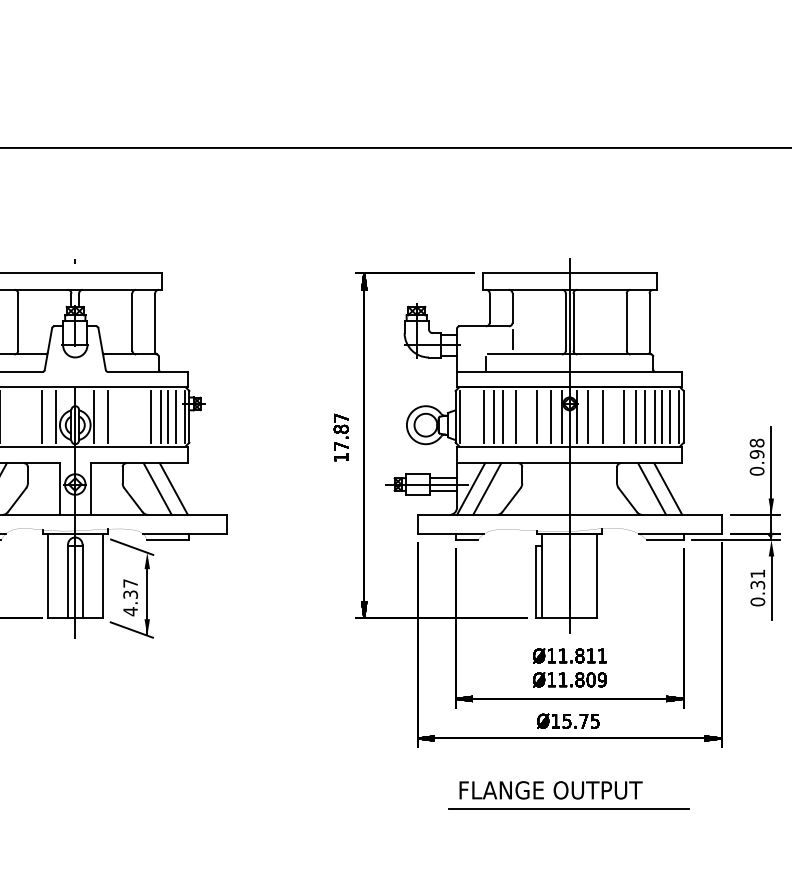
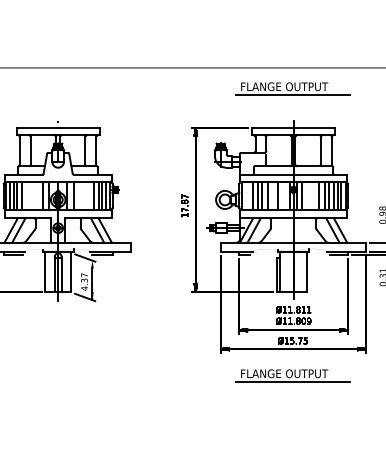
part: (567, 191) -> (292, 88), added
line: (550, 415) -> (284, 195), removed
line: (603, 415) -> (309, 195), removed

